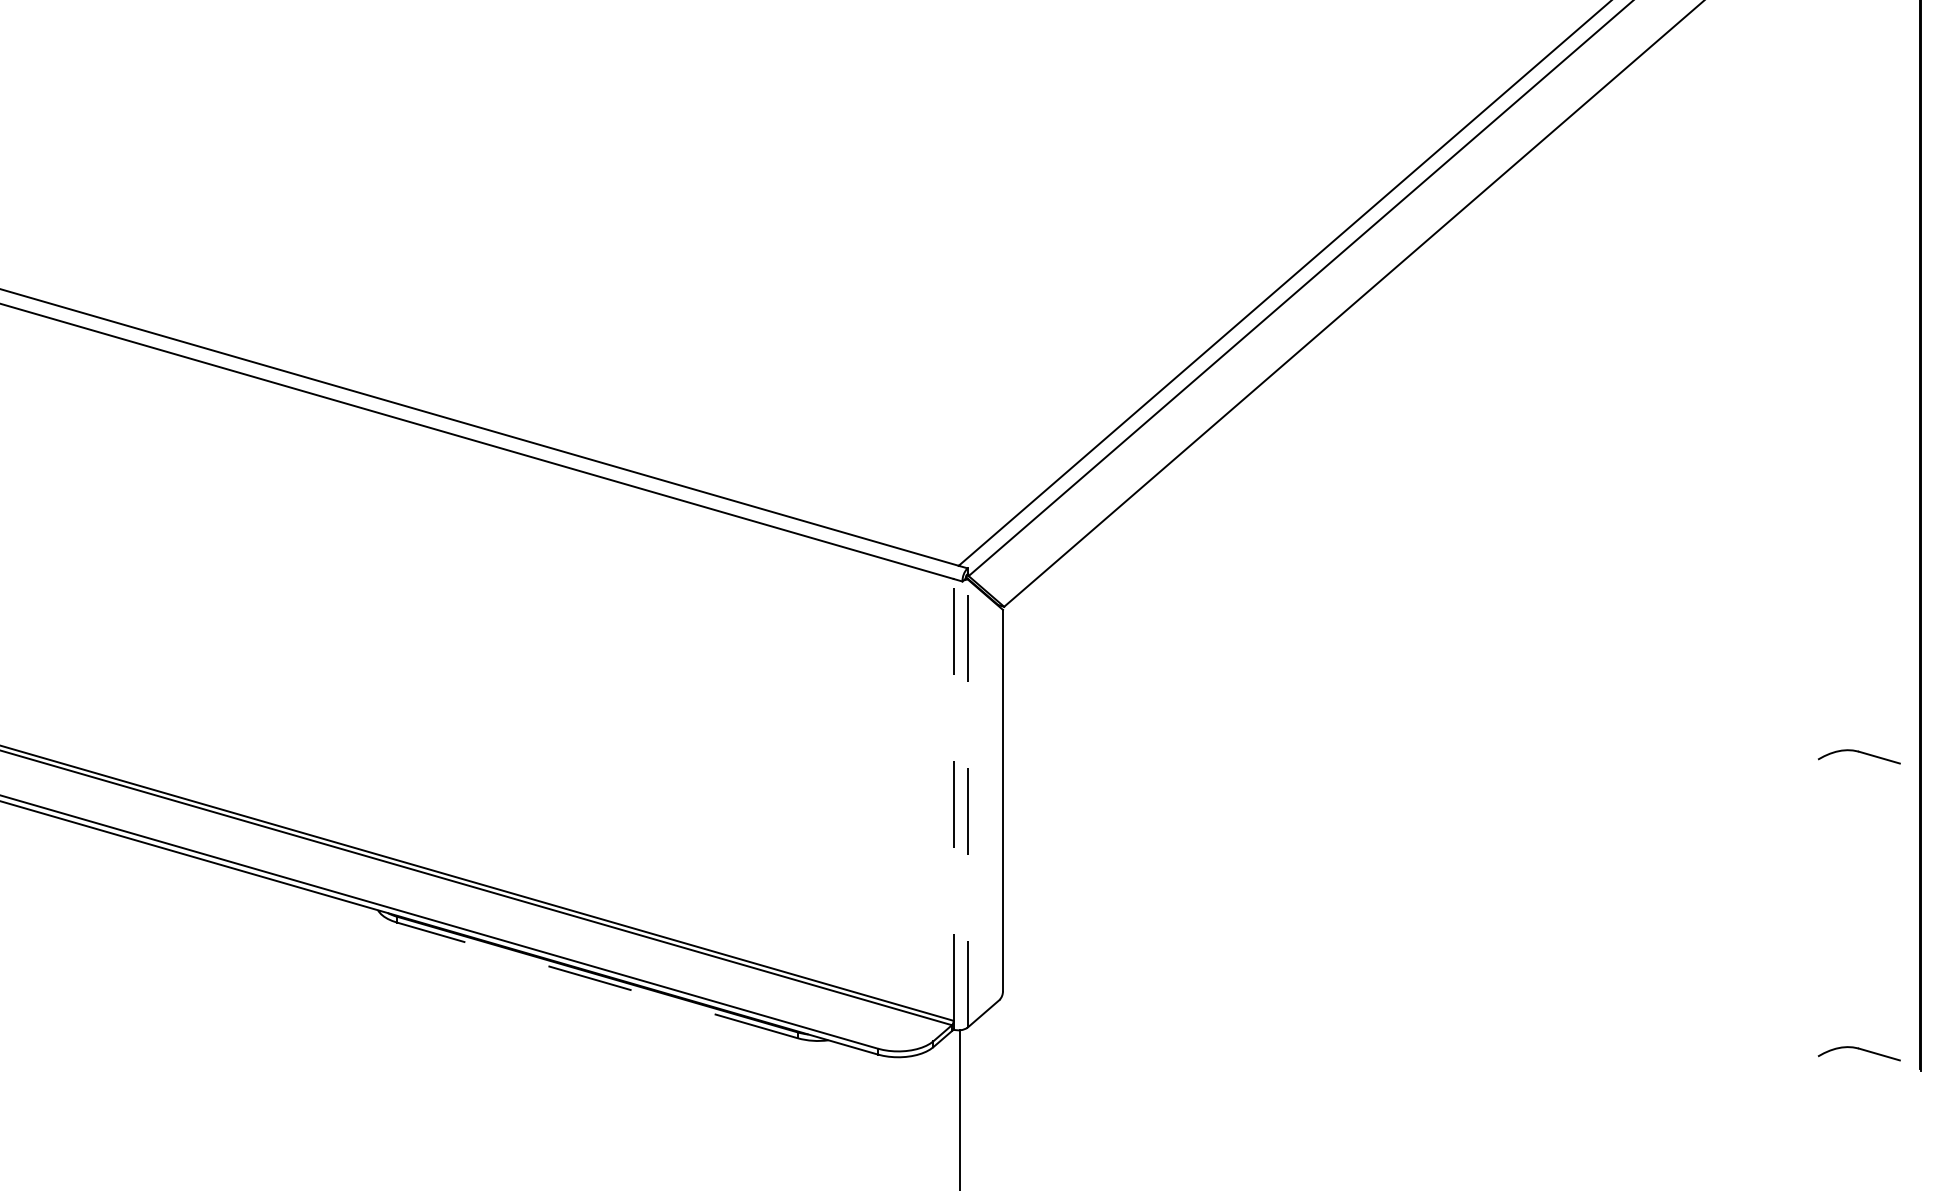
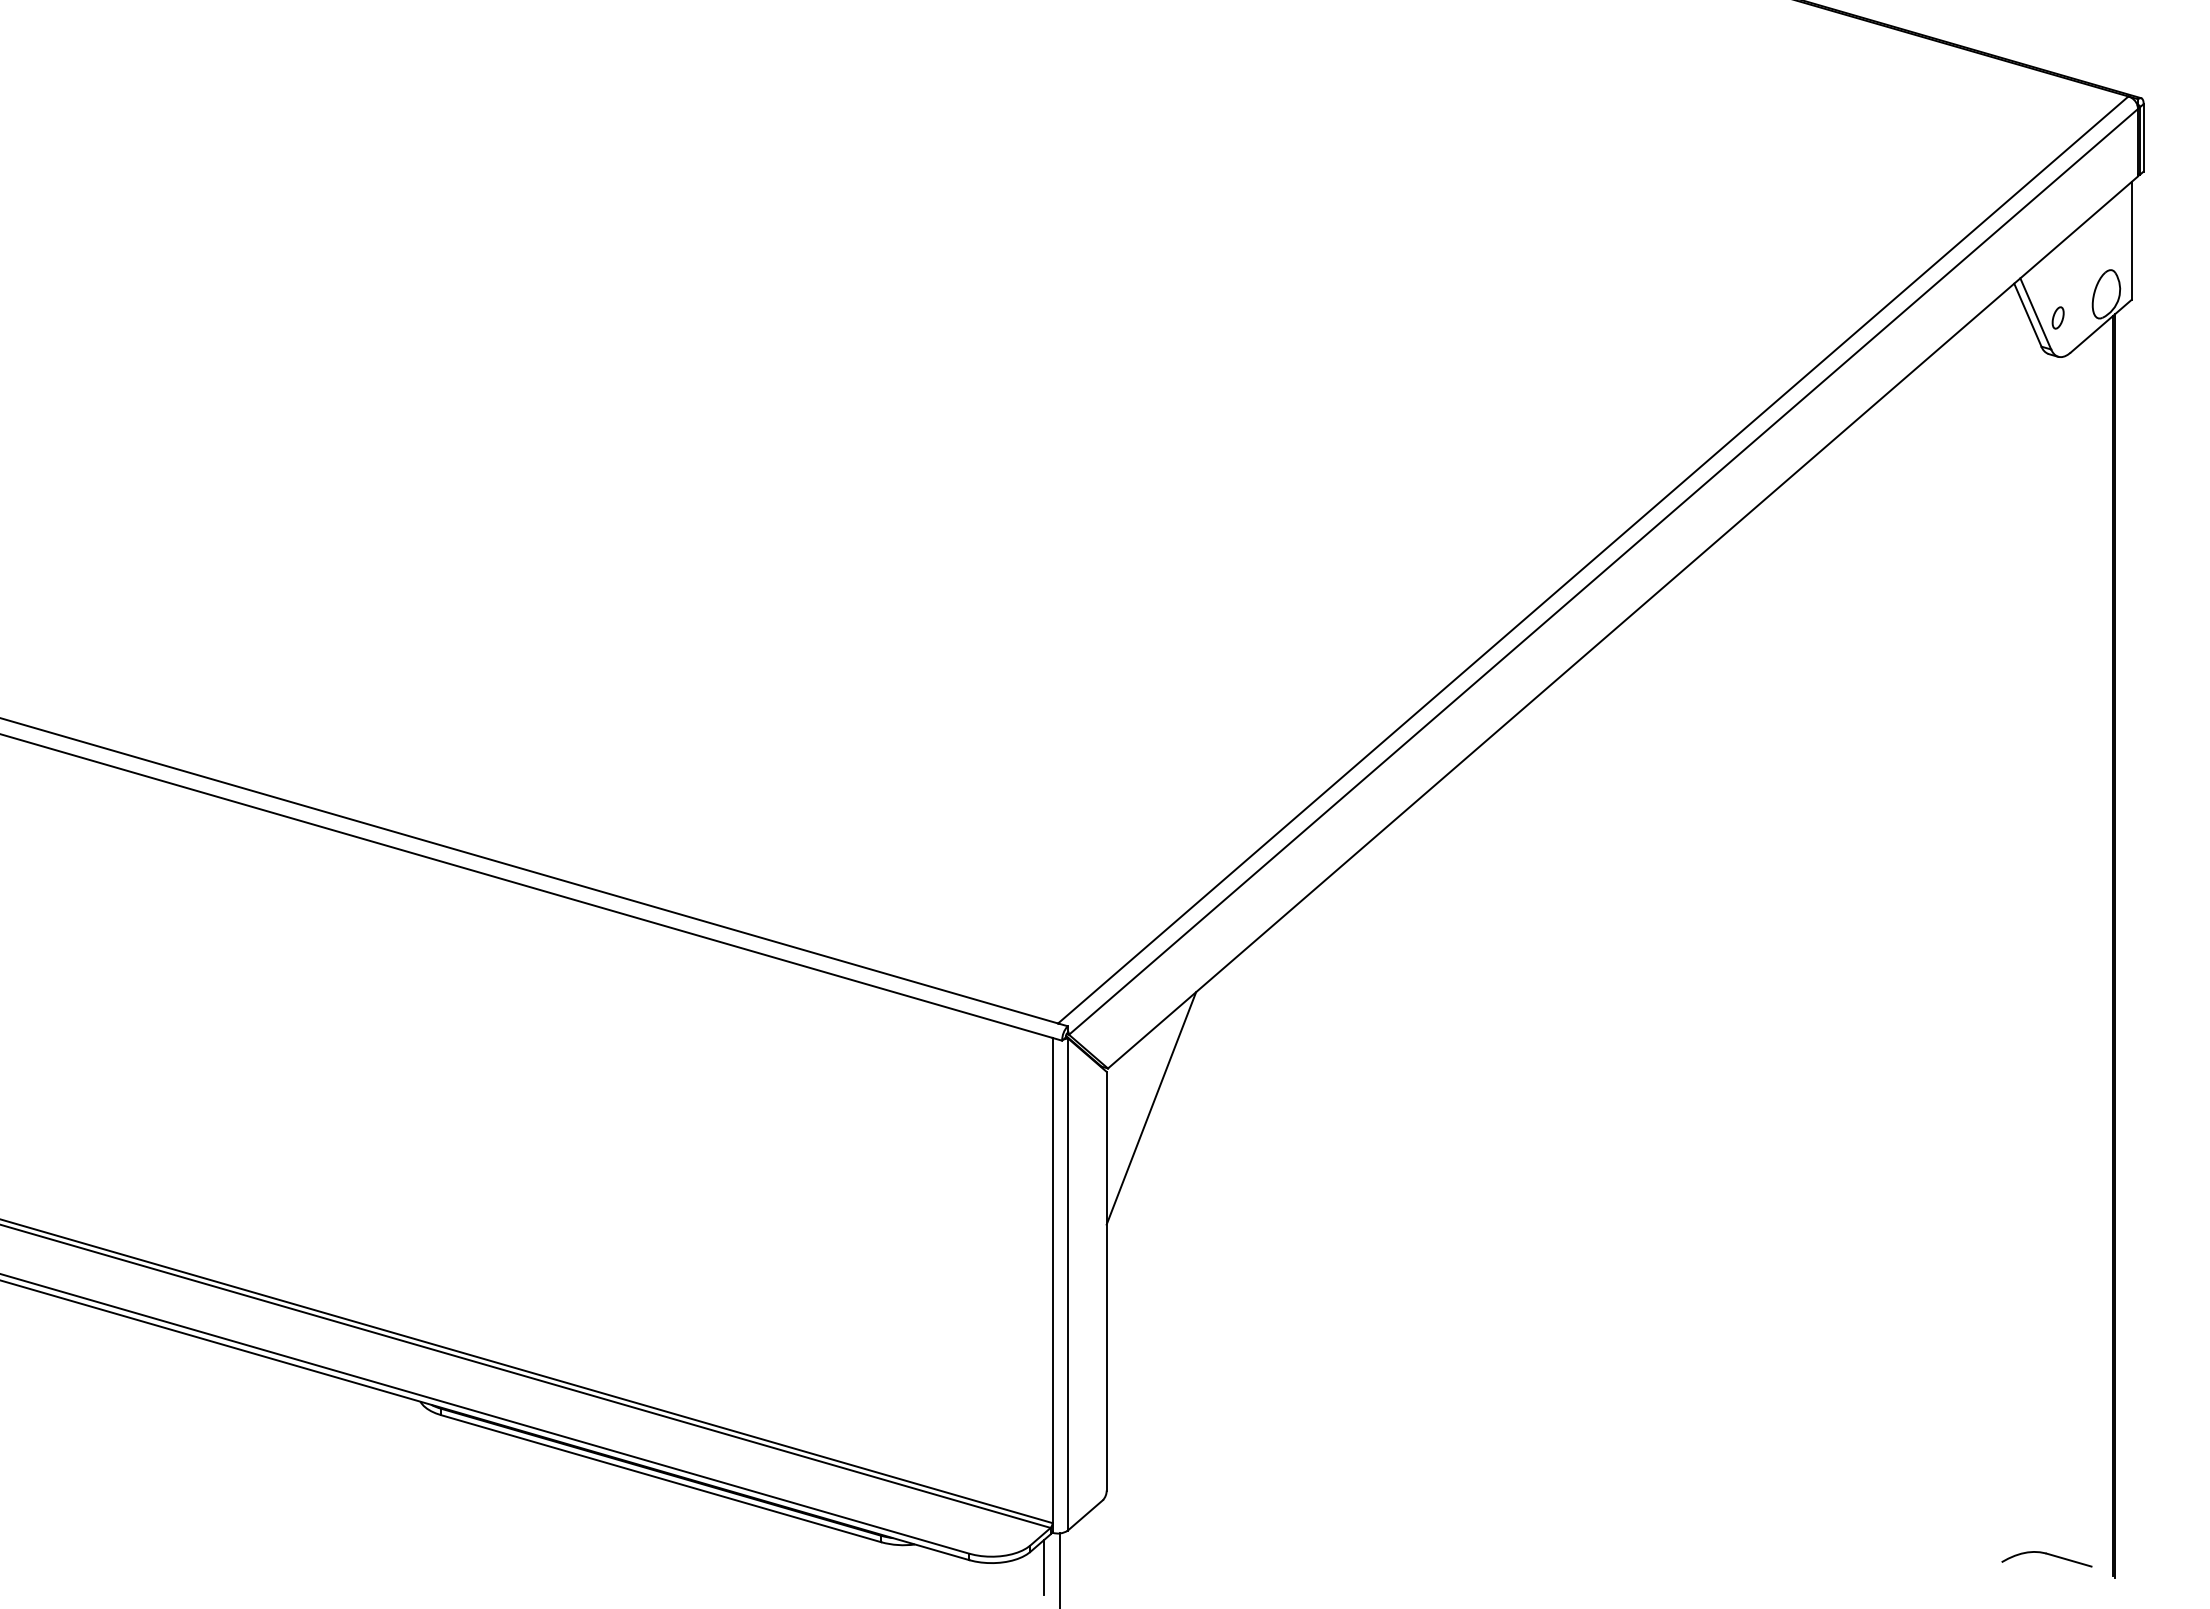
line: (1043, 643) -> (1151, 1108), added
part: (1858, 757) -> (2046, 1233), removed
line: (953, 799) -> (1052, 1280), dashed -> solid
line: (967, 802) -> (1067, 1283), dashed -> solid
line: (596, 980) -> (660, 1478), dashed -> solid
line: (946, 1060) -> (1044, 1566), added

